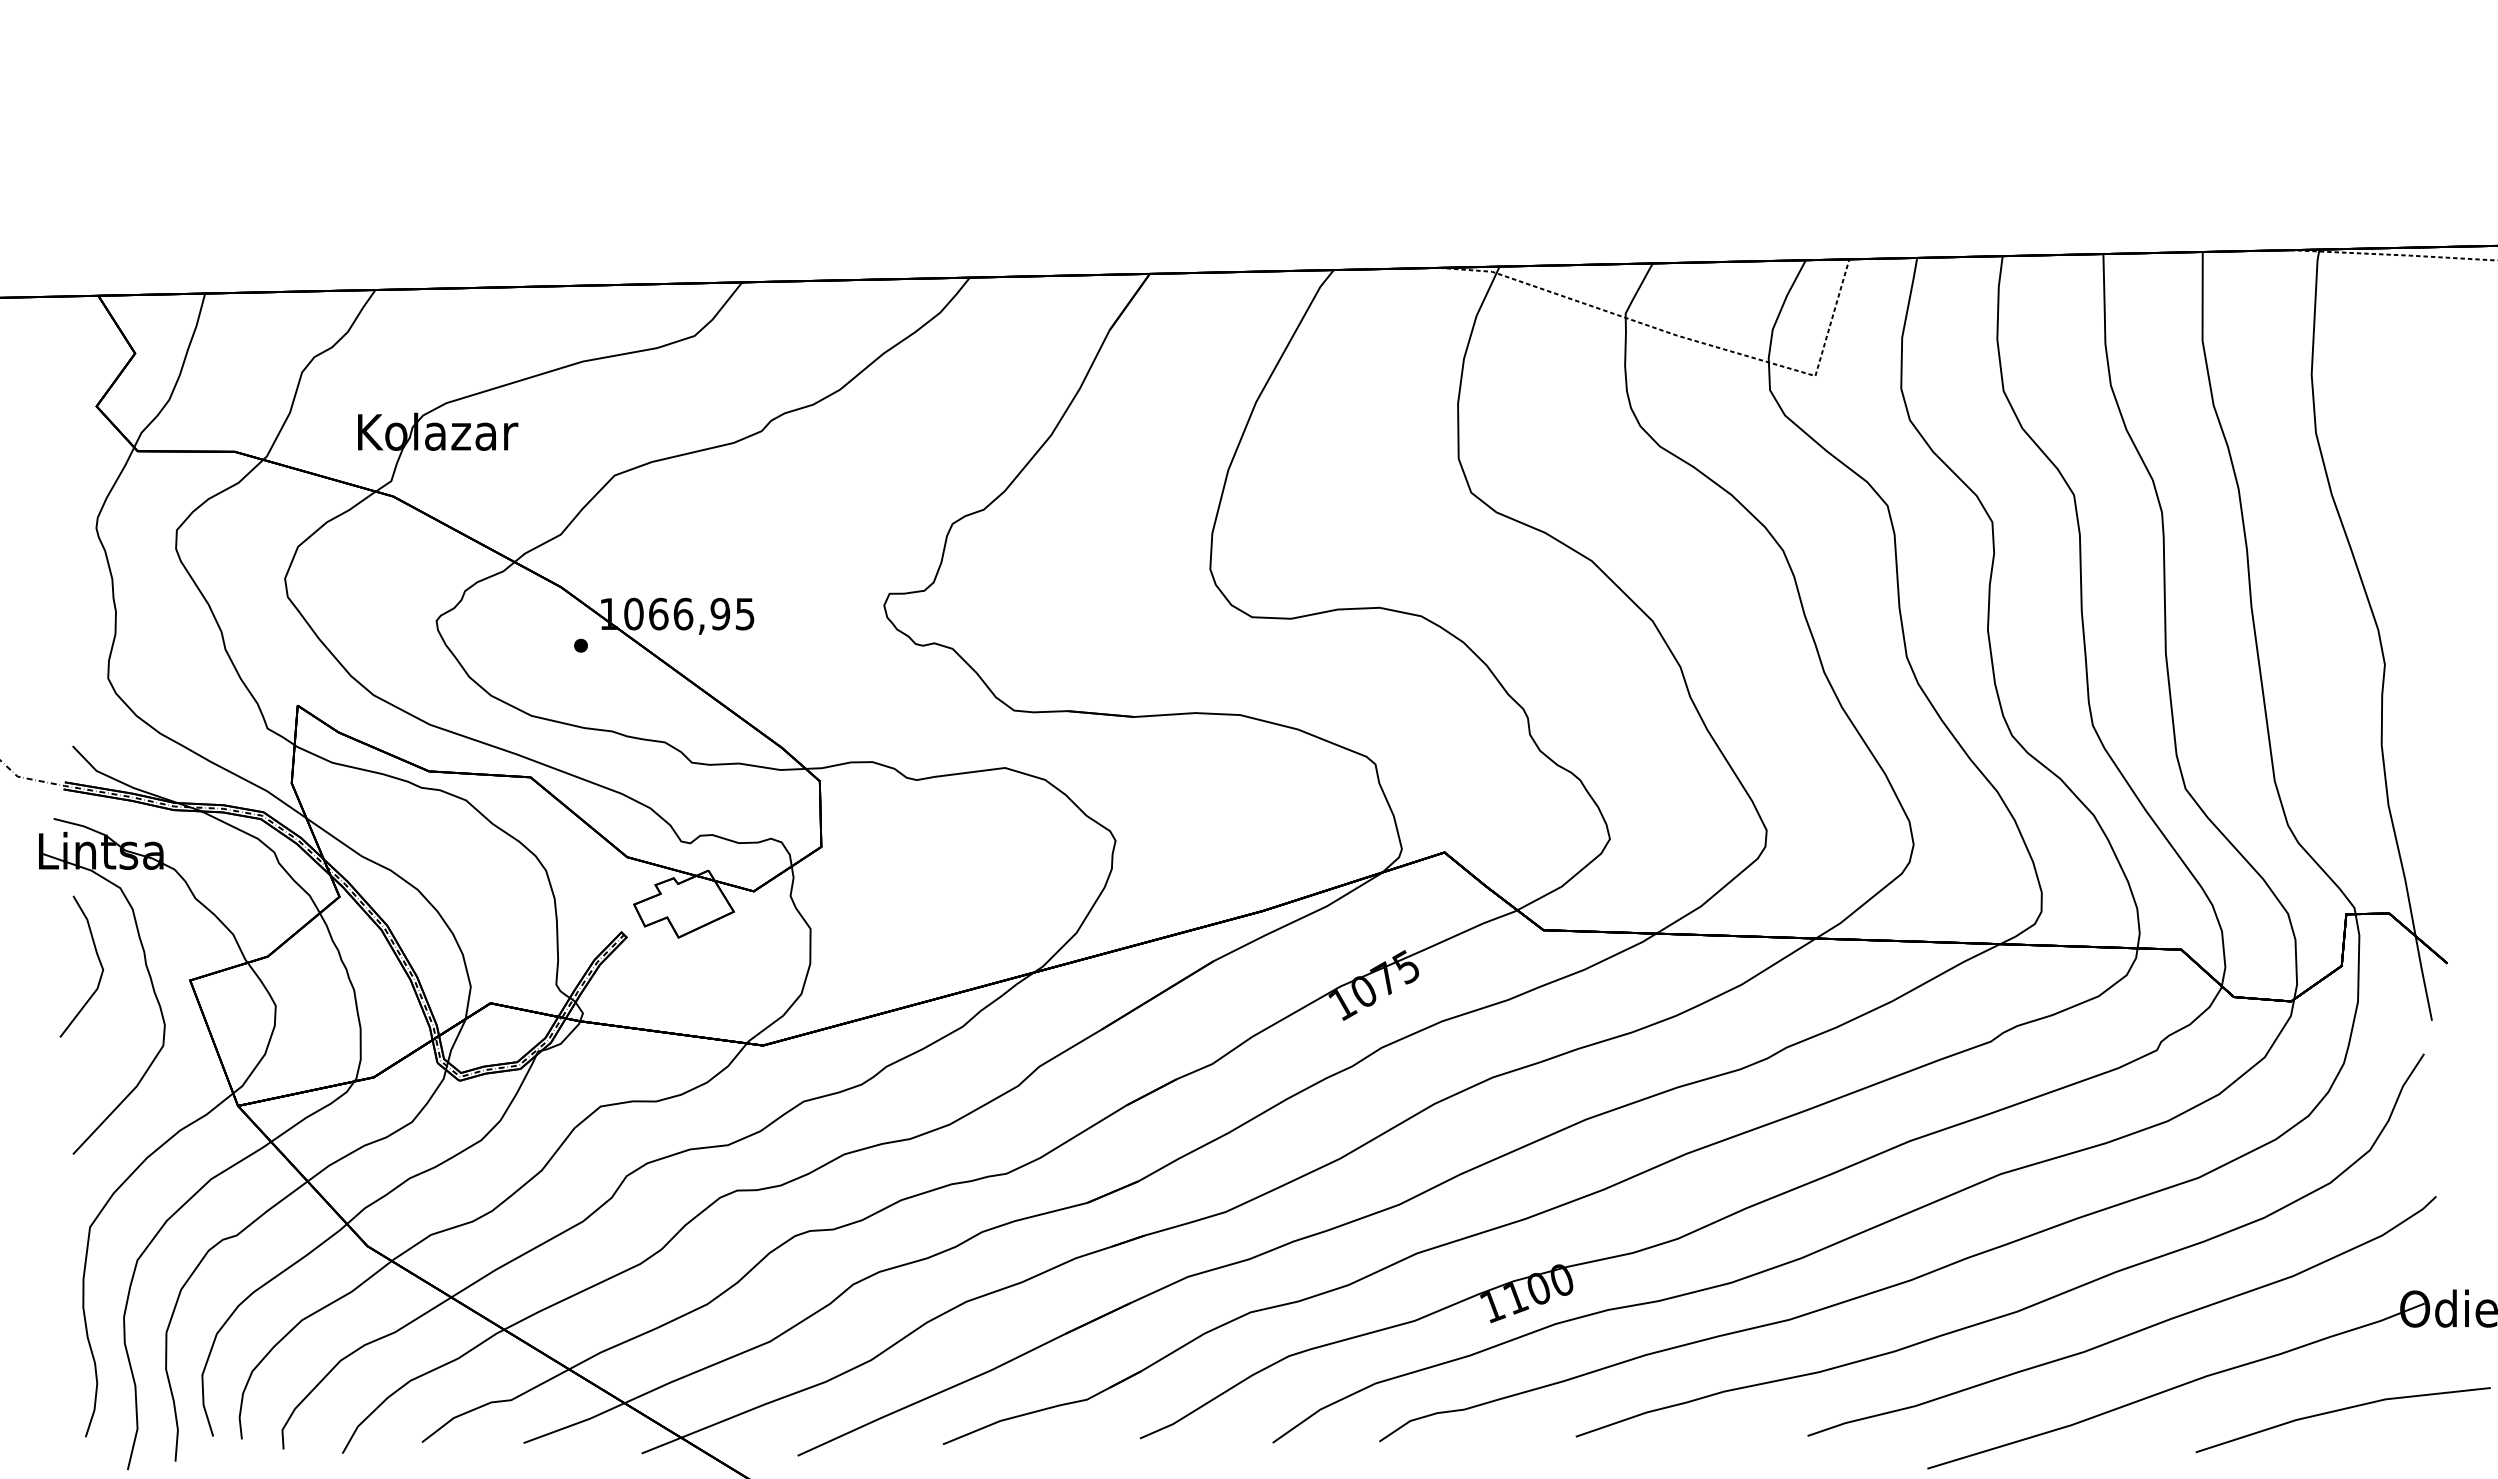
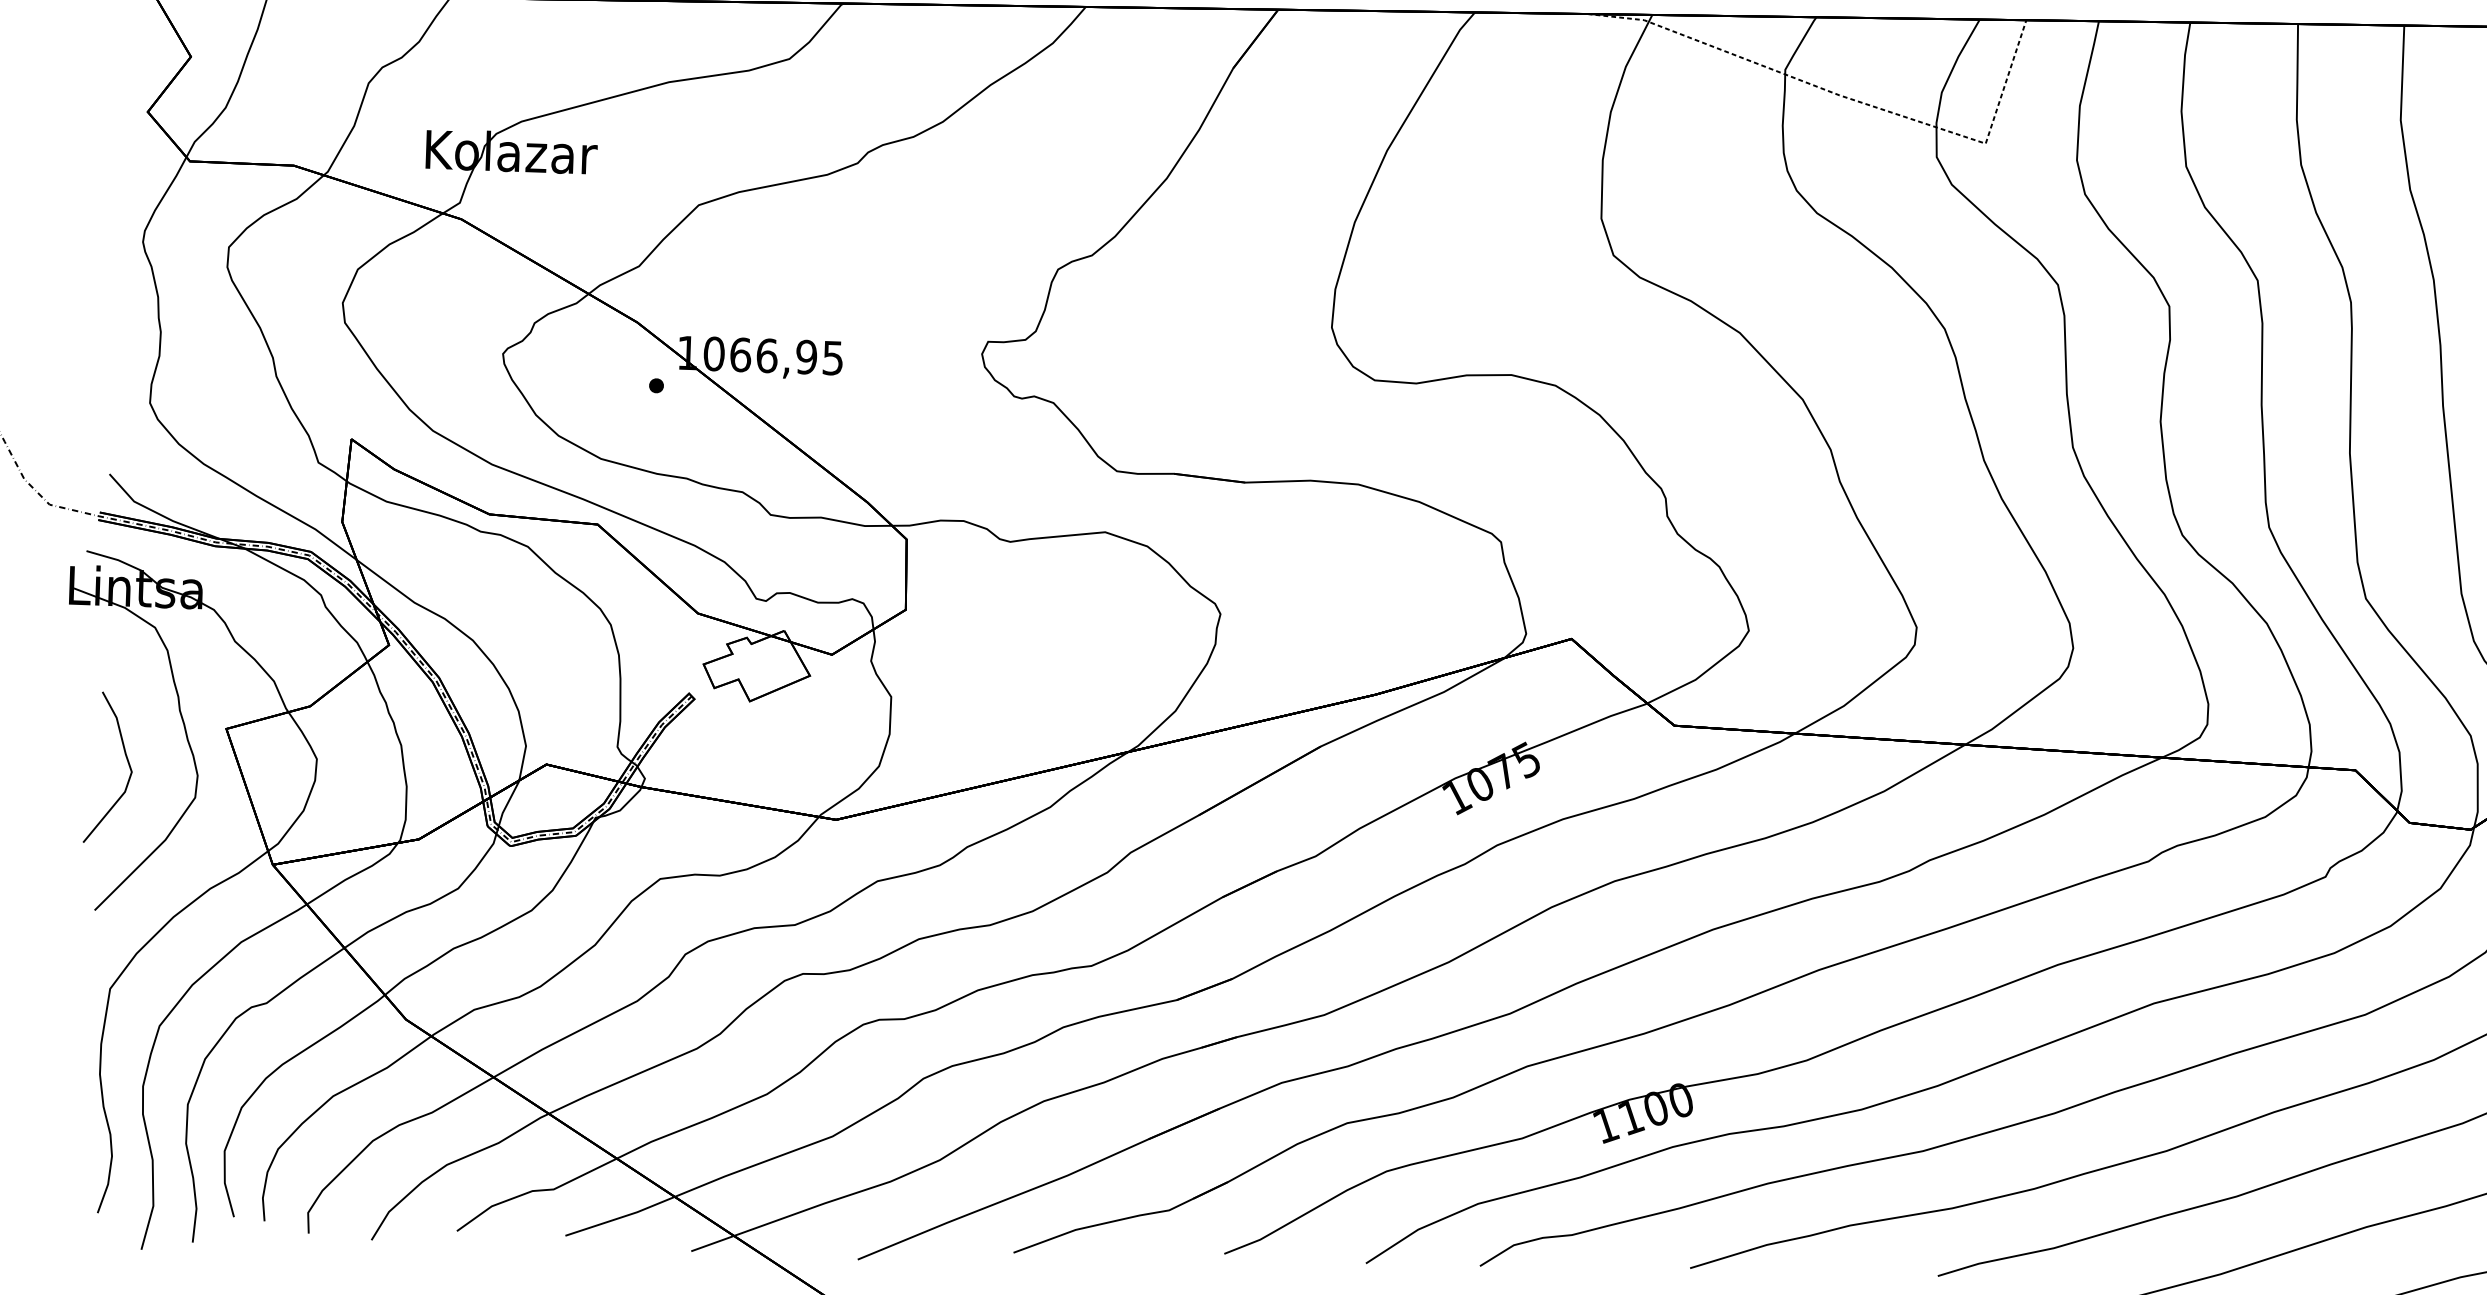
curve: (98, 960) -> (127, 761), moved

